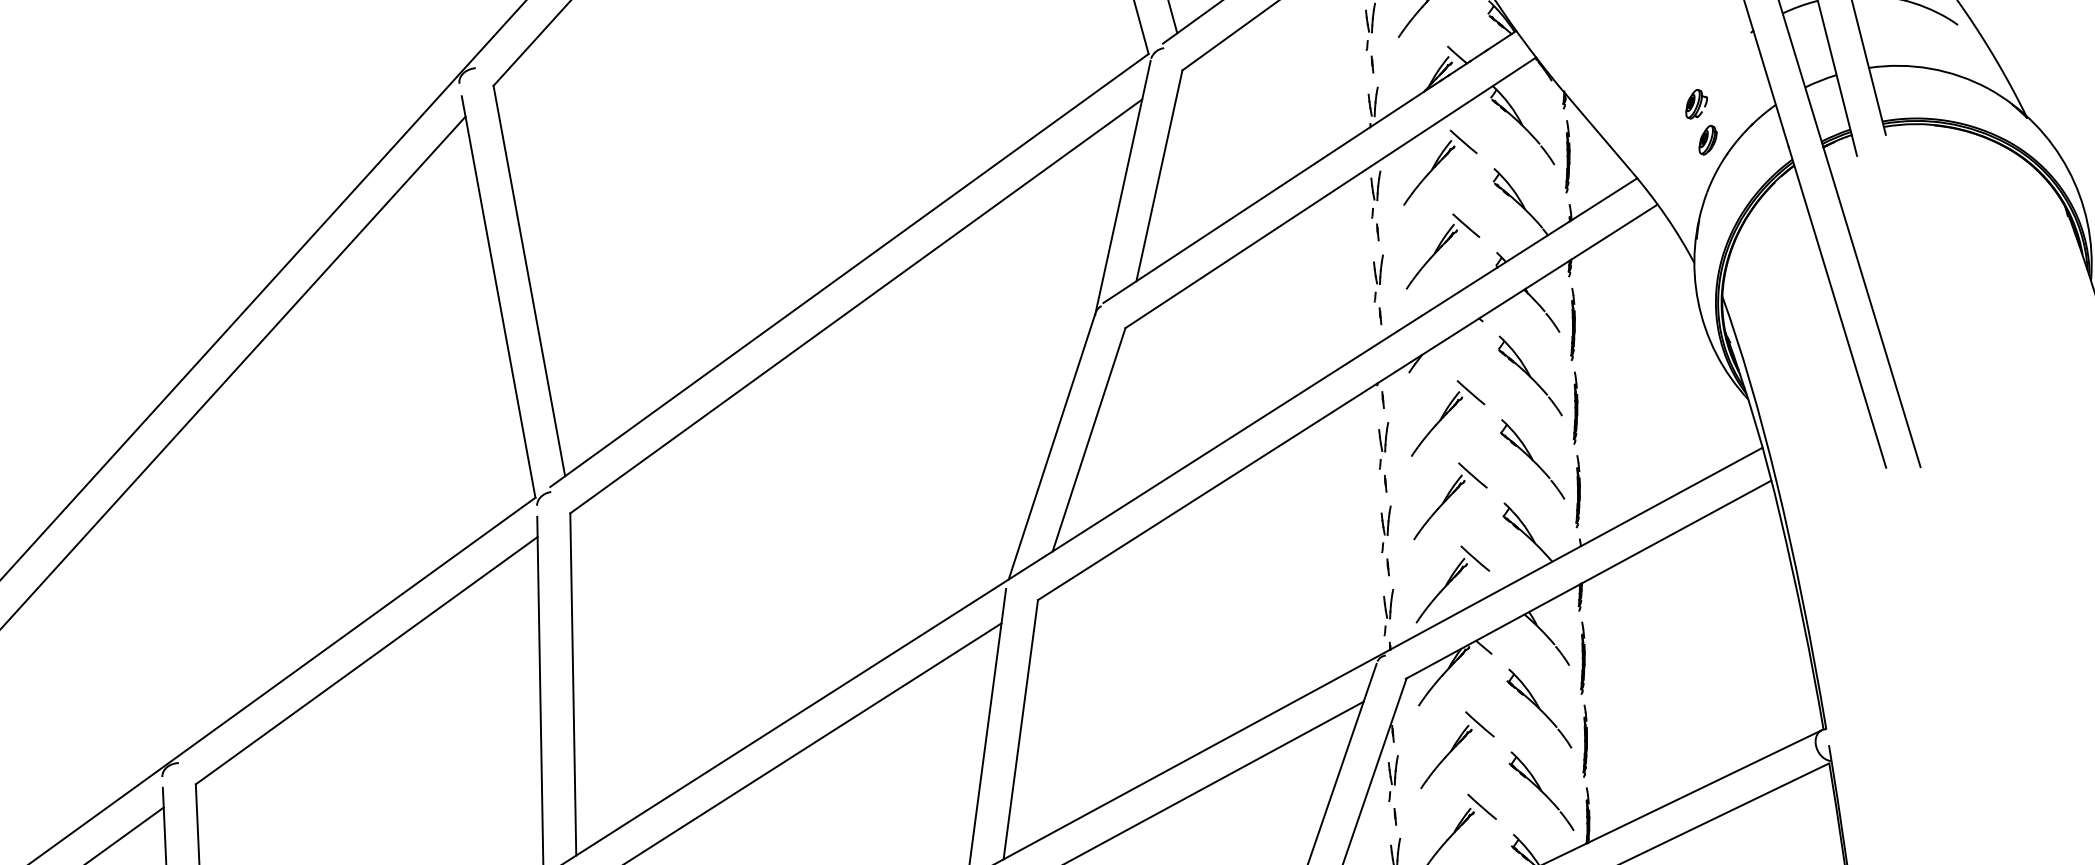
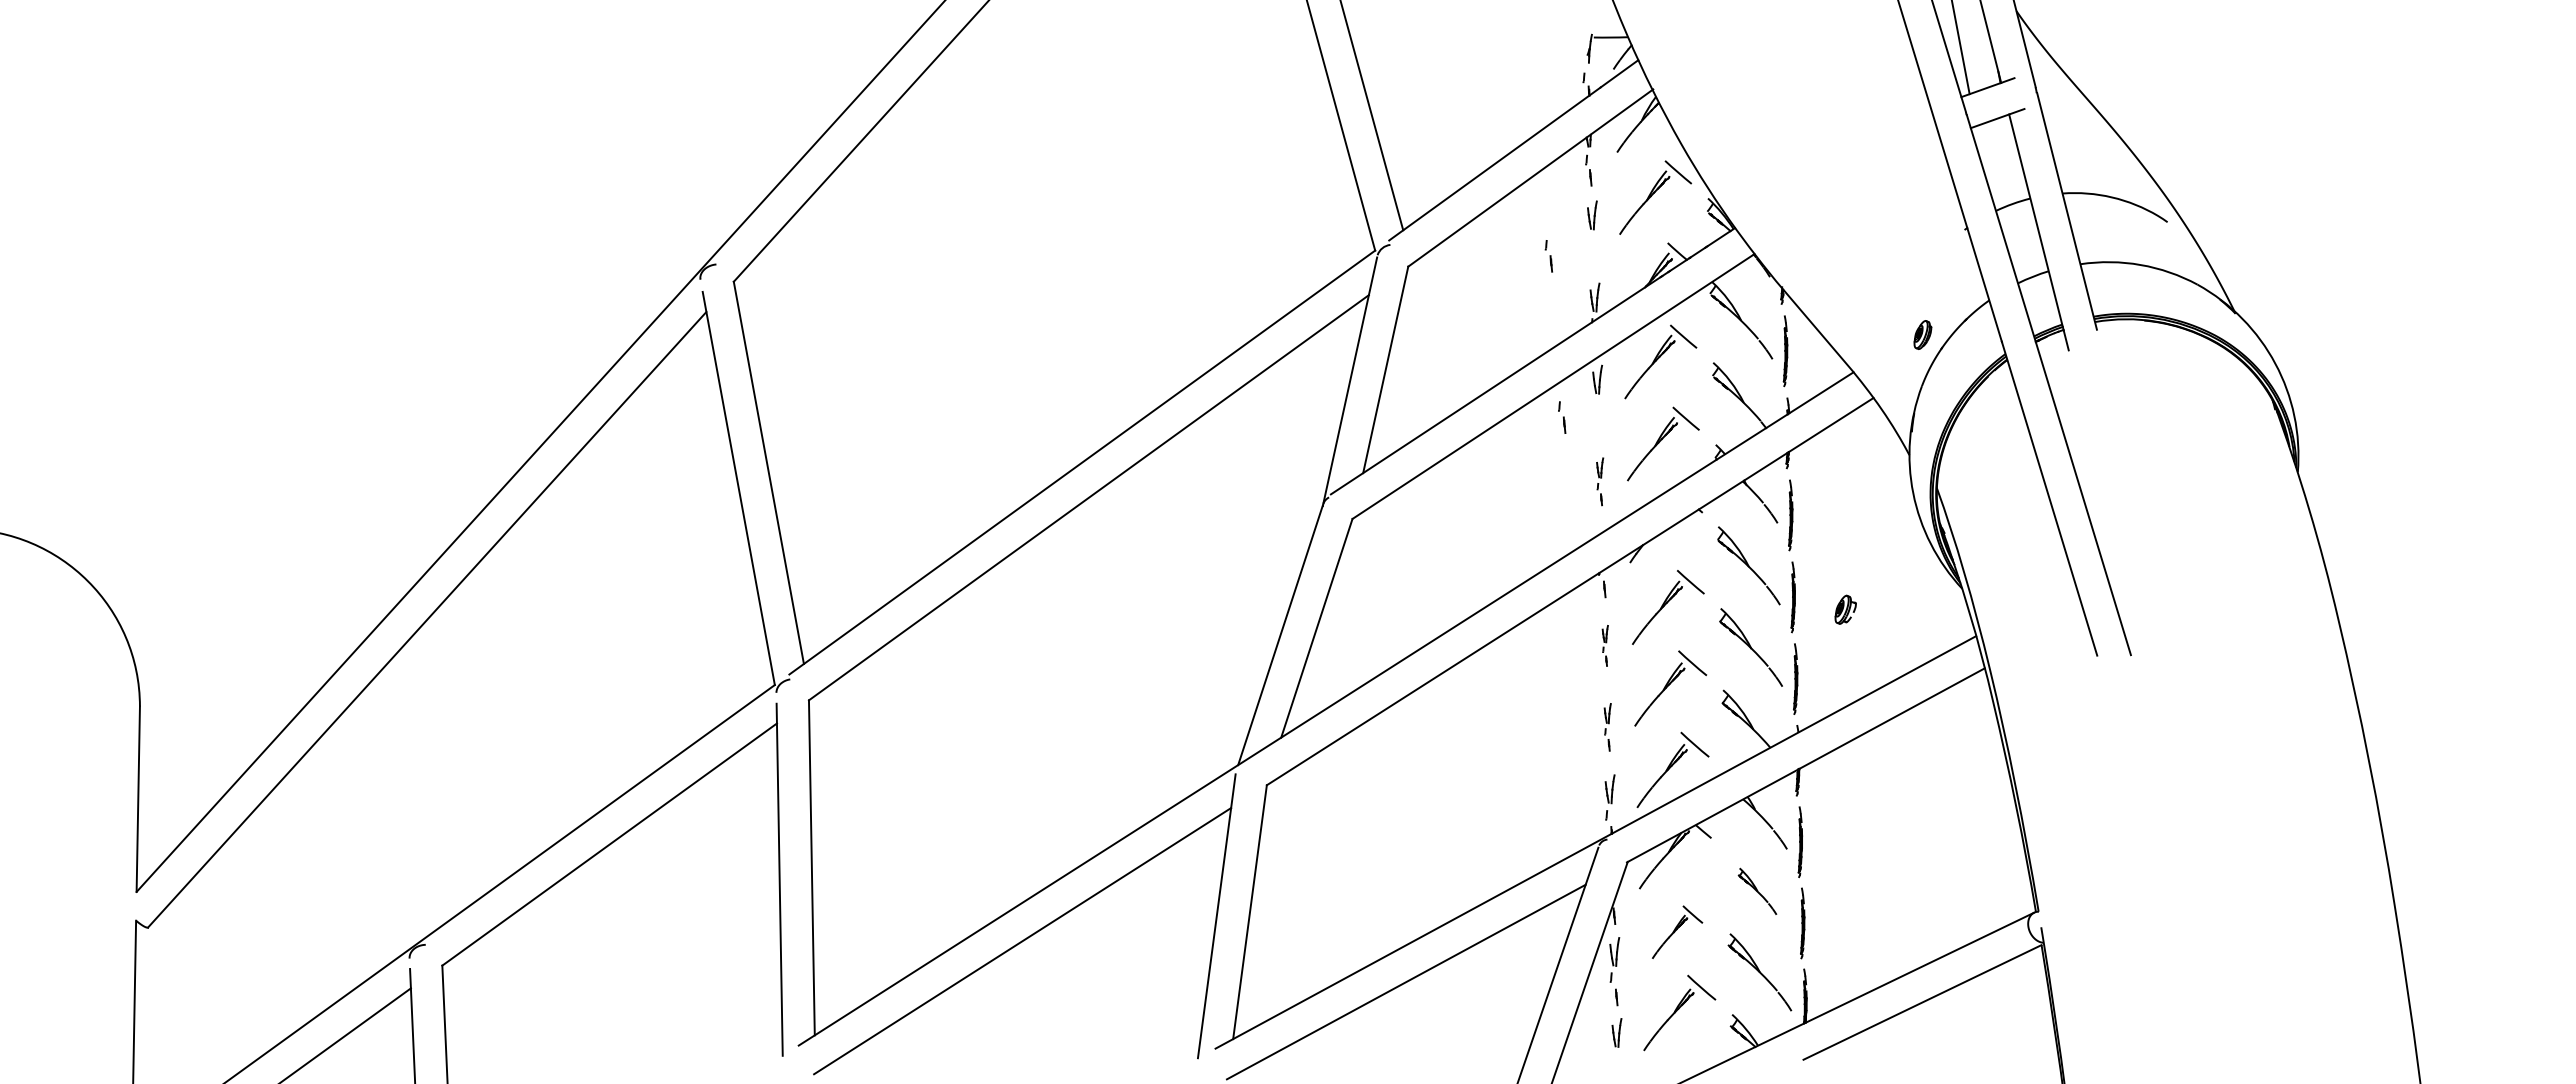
part: (1369, 56) -> (1548, 256), moved
part: (1696, 103) -> (1845, 609), moved
part: (1375, 224) -> (1562, 417), moved
part: (1377, 289) -> (1599, 481), size x0.7
part: (1383, 457) -> (1605, 645), size x0.6
part: (1385, 540) -> (1607, 726), size x0.7
part: (1539, 708) -> (1757, 891), size x0.6
part: (1457, 750) -> (1677, 932), size x0.7

